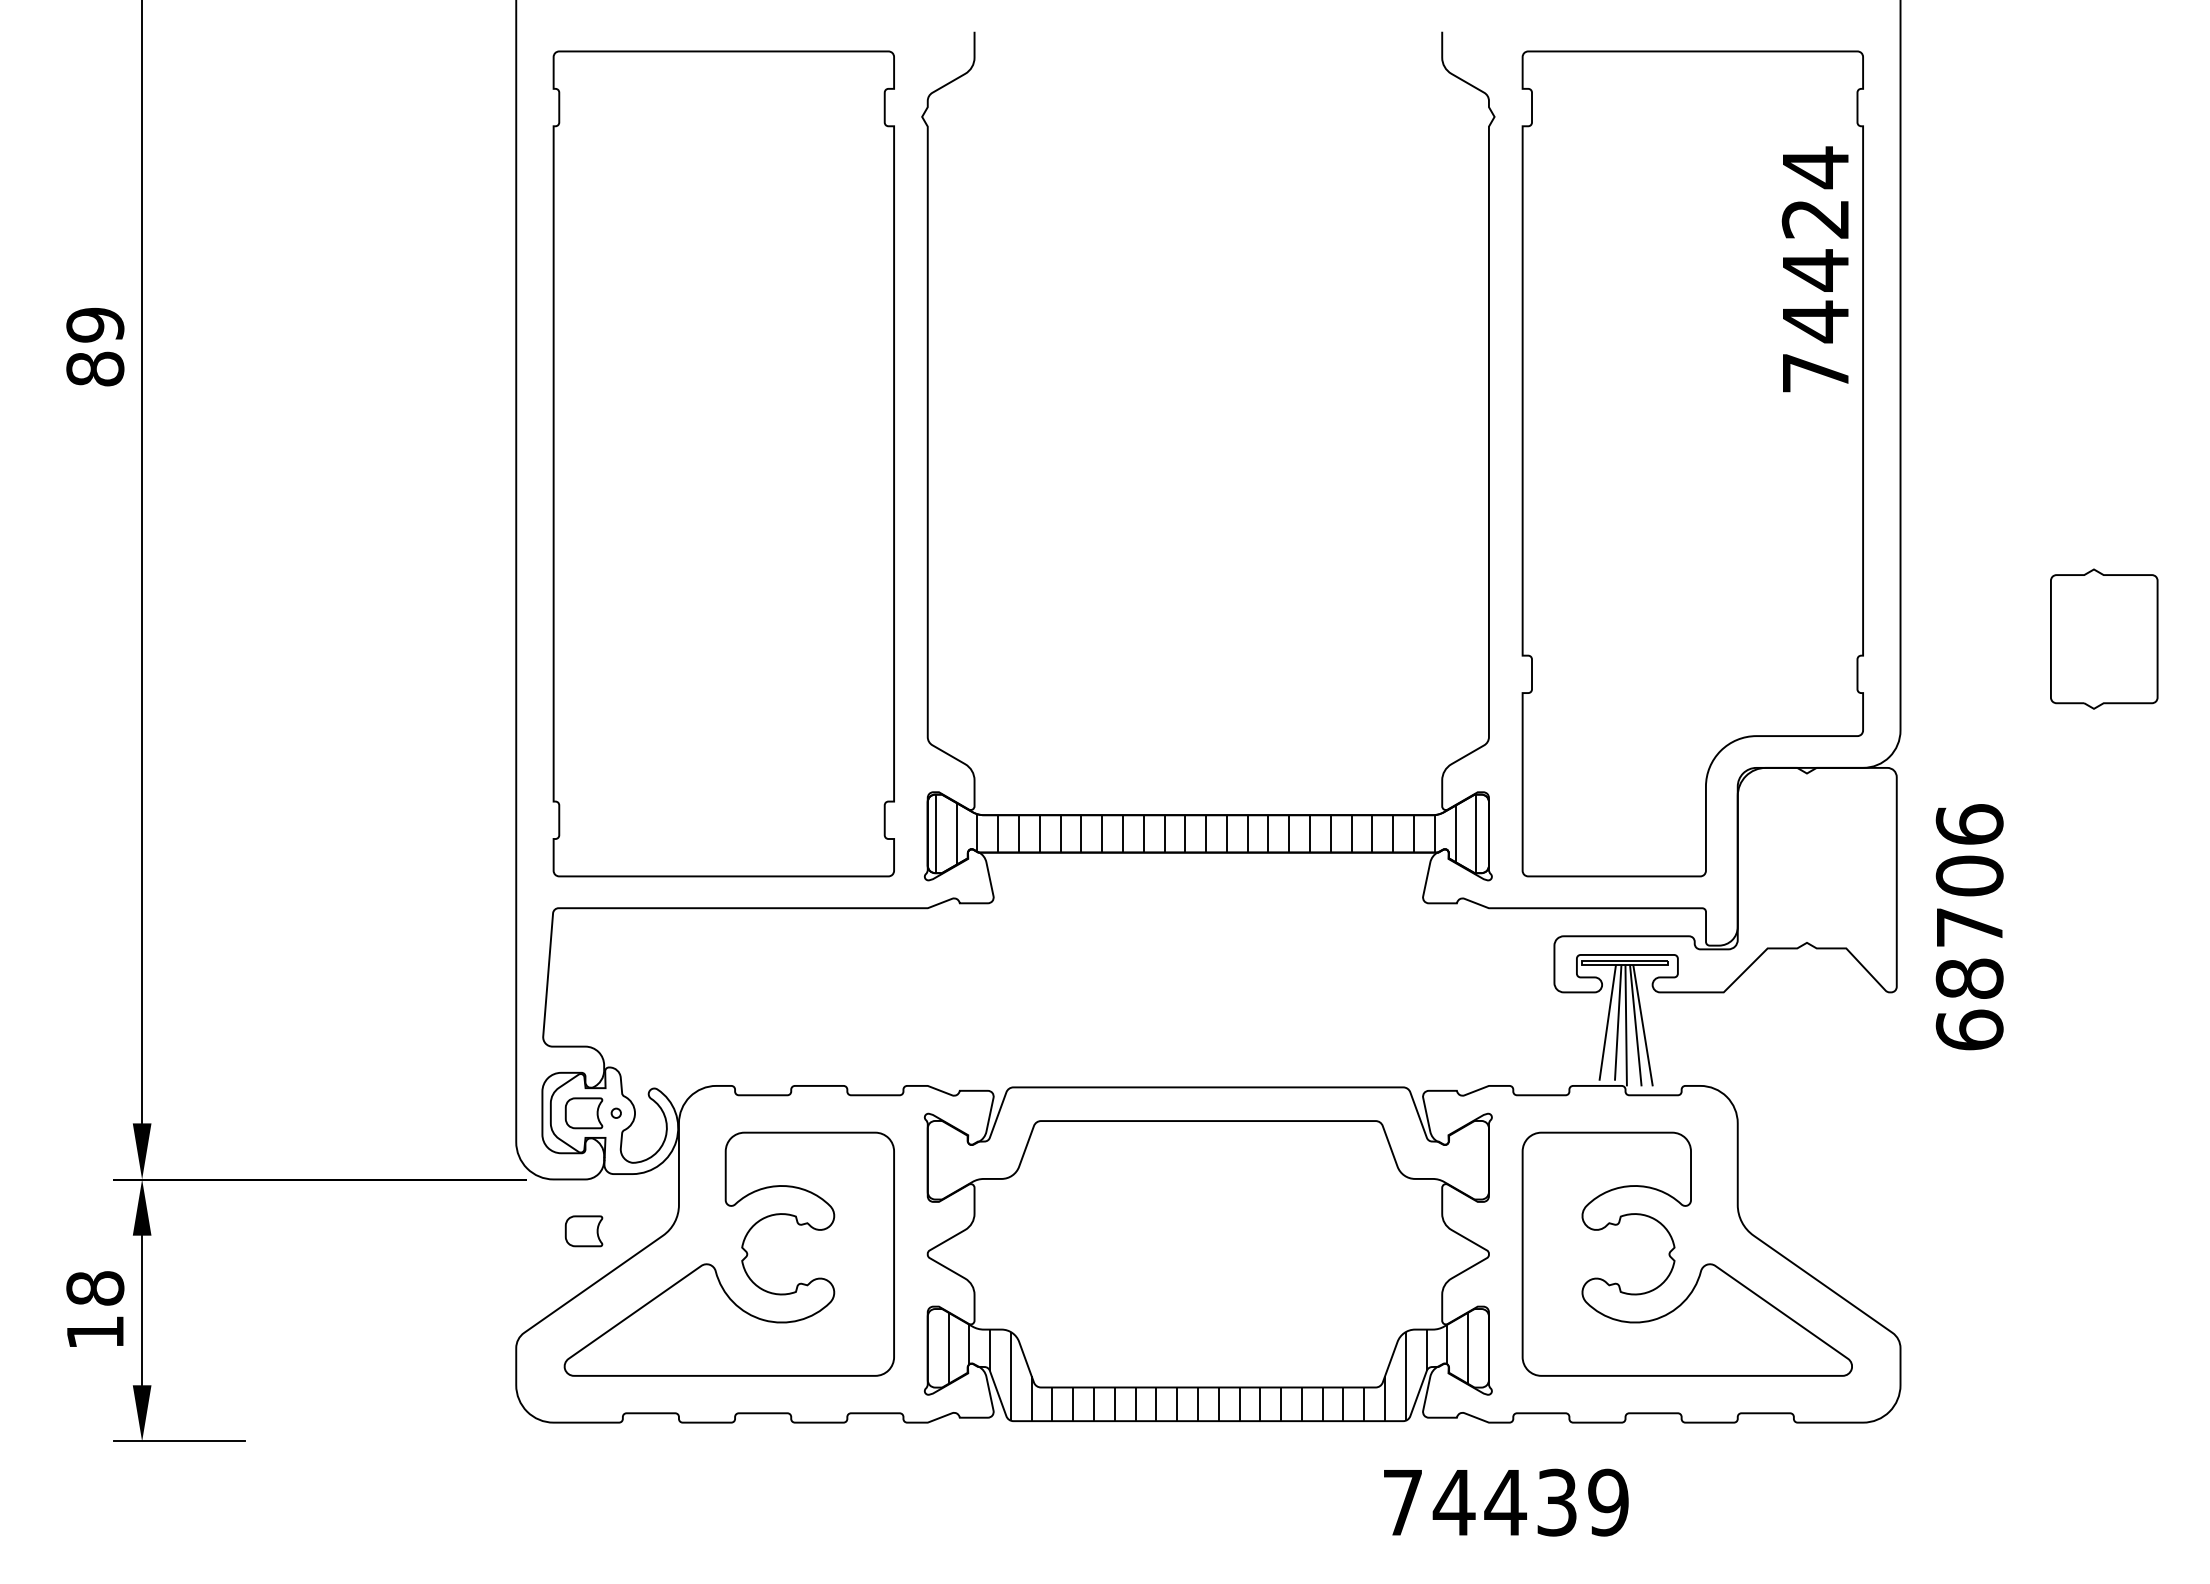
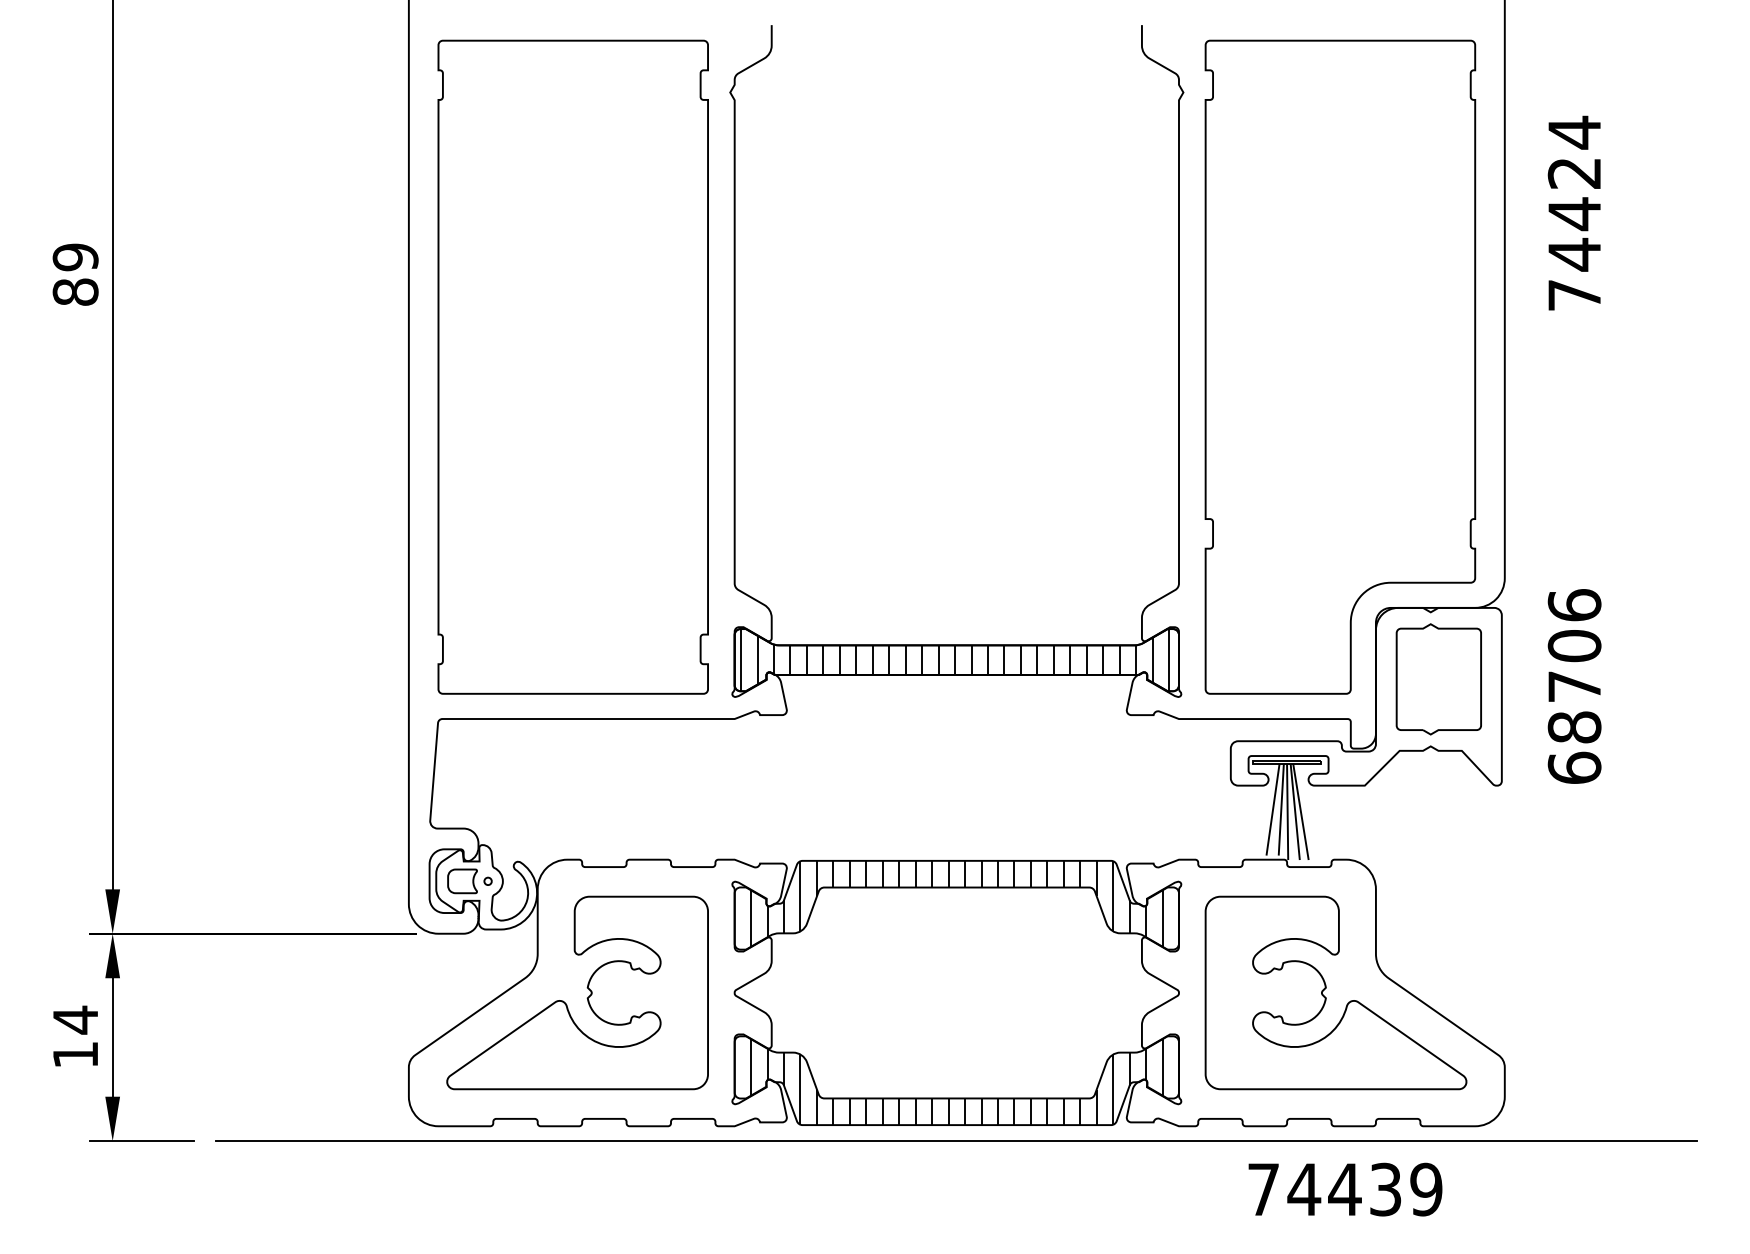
text: (1814, 269) -> (1573, 213), moved
part: (2104, 638) -> (1439, 678), moved
text: (1969, 927) -> (1574, 686), moved
hatch: (1208, 1141) -> (956, 903), added
part: (583, 1231) -> (462, 974), removed
text: (95, 1288) -> (75, 1020), 18 -> 14
line: (1208, 1441) -> (956, 1141), added
text: (1506, 1502) -> (1345, 1189), moved

